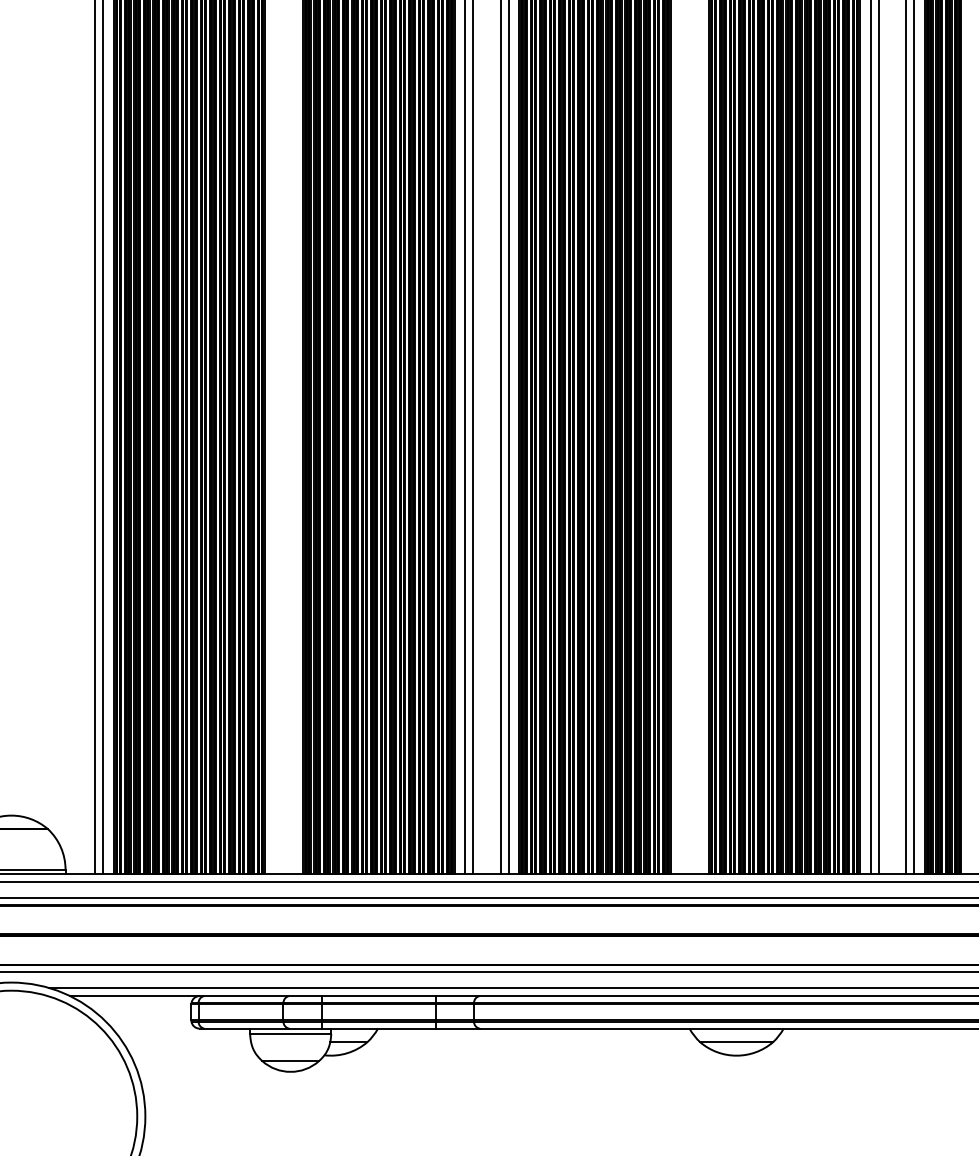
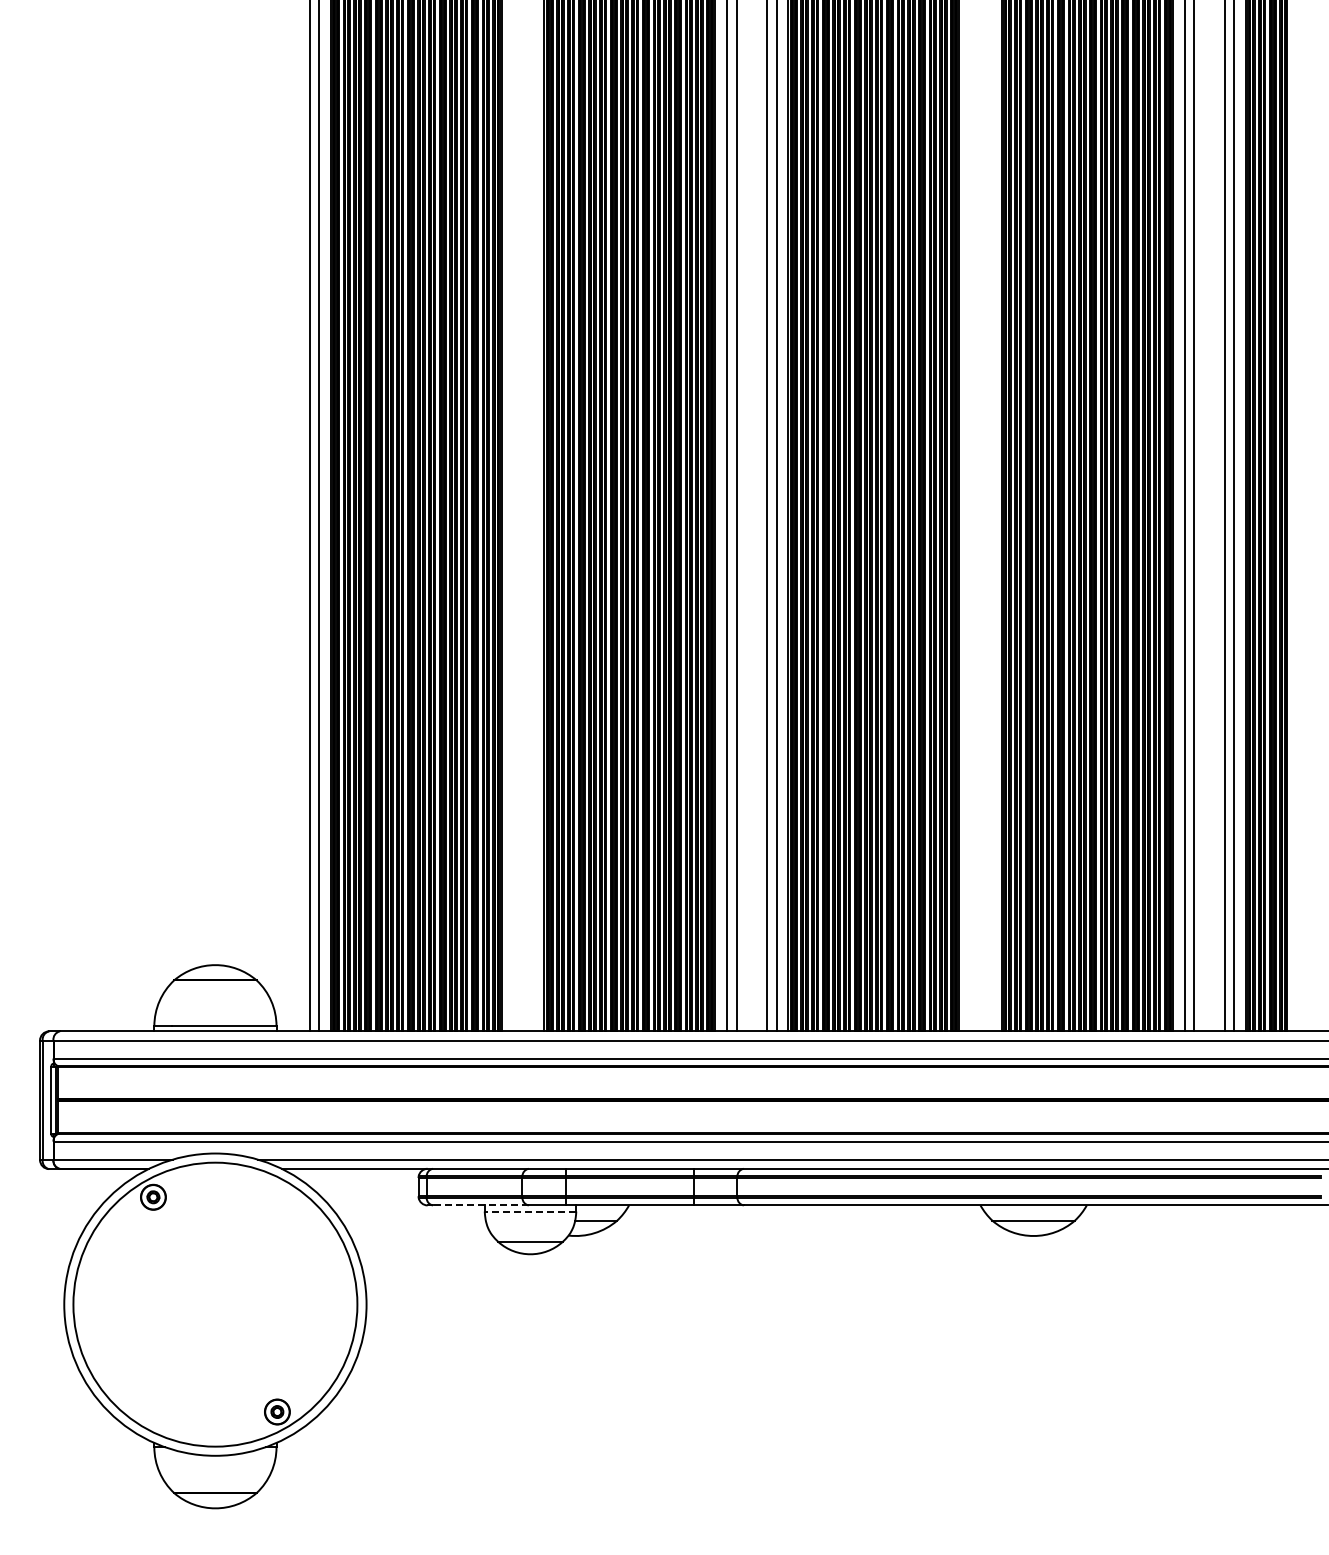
line: (246, 1028) -> (480, 1205), solid -> dashed
line: (290, 1033) -> (530, 1211), solid -> dashed

